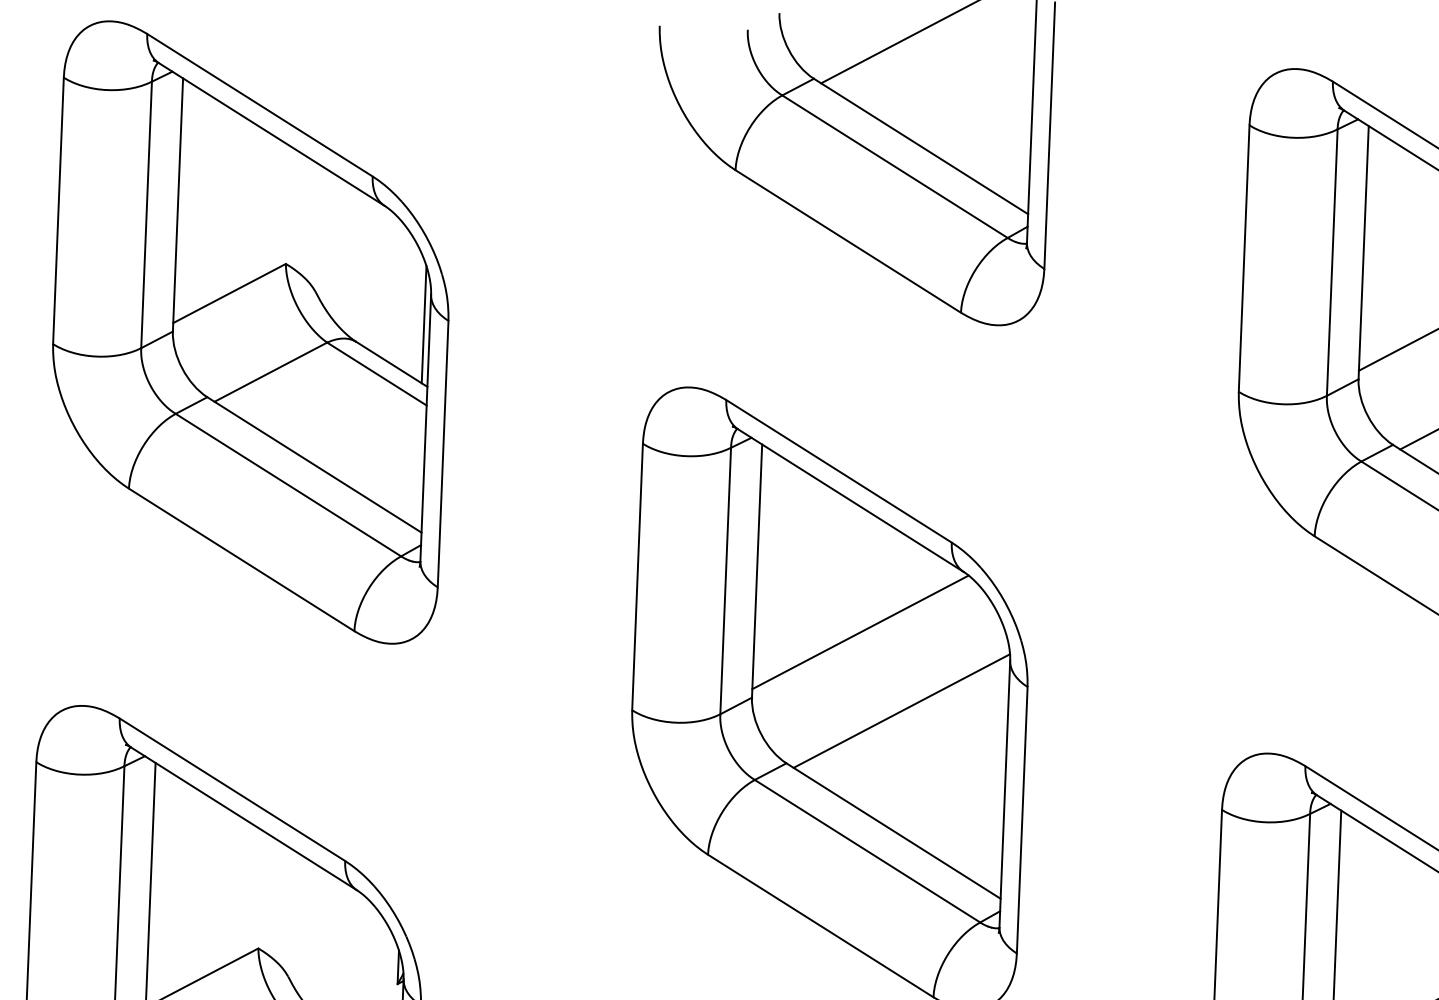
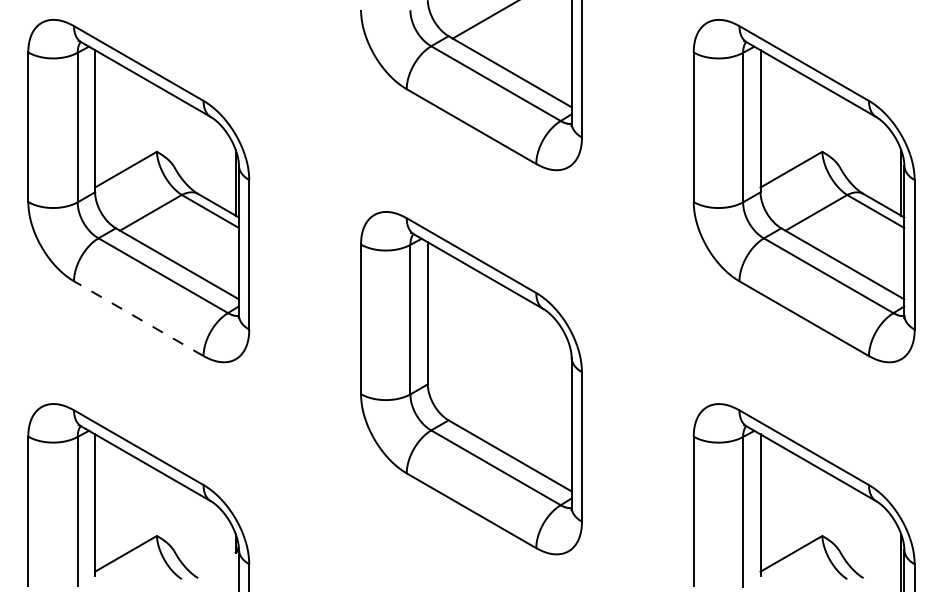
line: (241, 559) -> (138, 318), solid -> dashed
line: (859, 632) -> (486, 345), removed
line: (900, 711) -> (511, 388), removed

